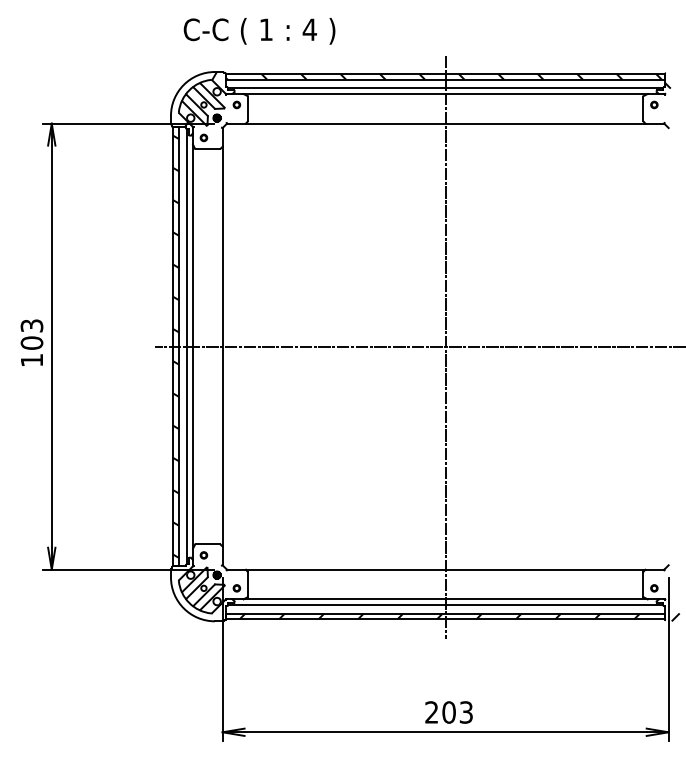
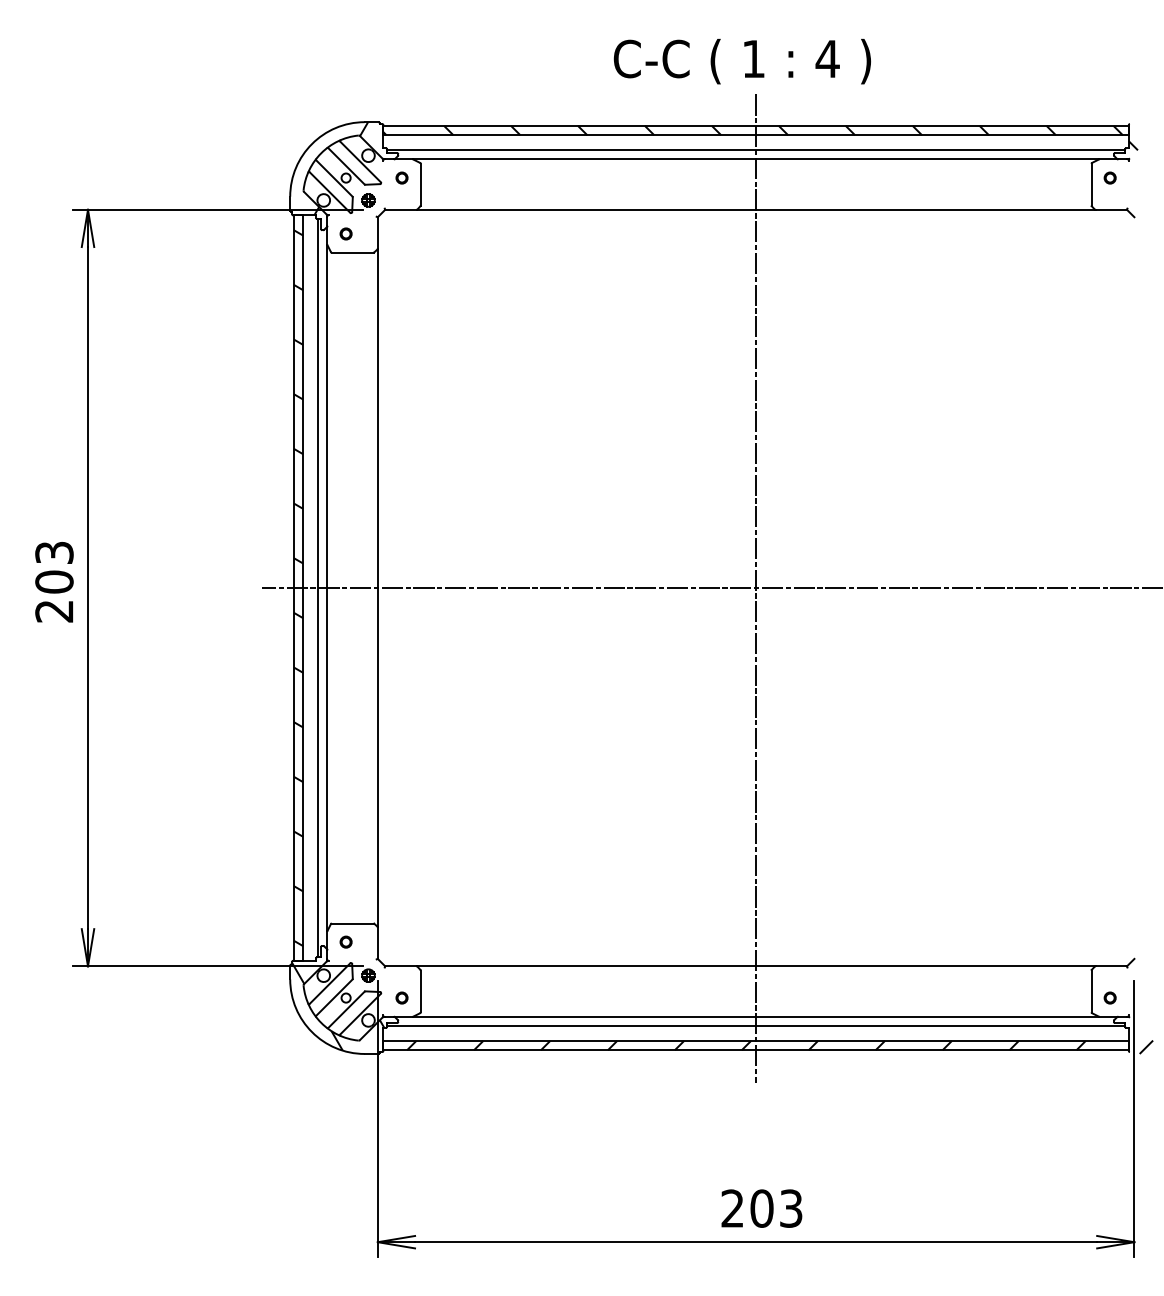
text: (259, 31) -> (742, 61), moved
text: (31, 360) -> (53, 611), 103 -> 203
hatch: (199, 593) -> (338, 1006), added

